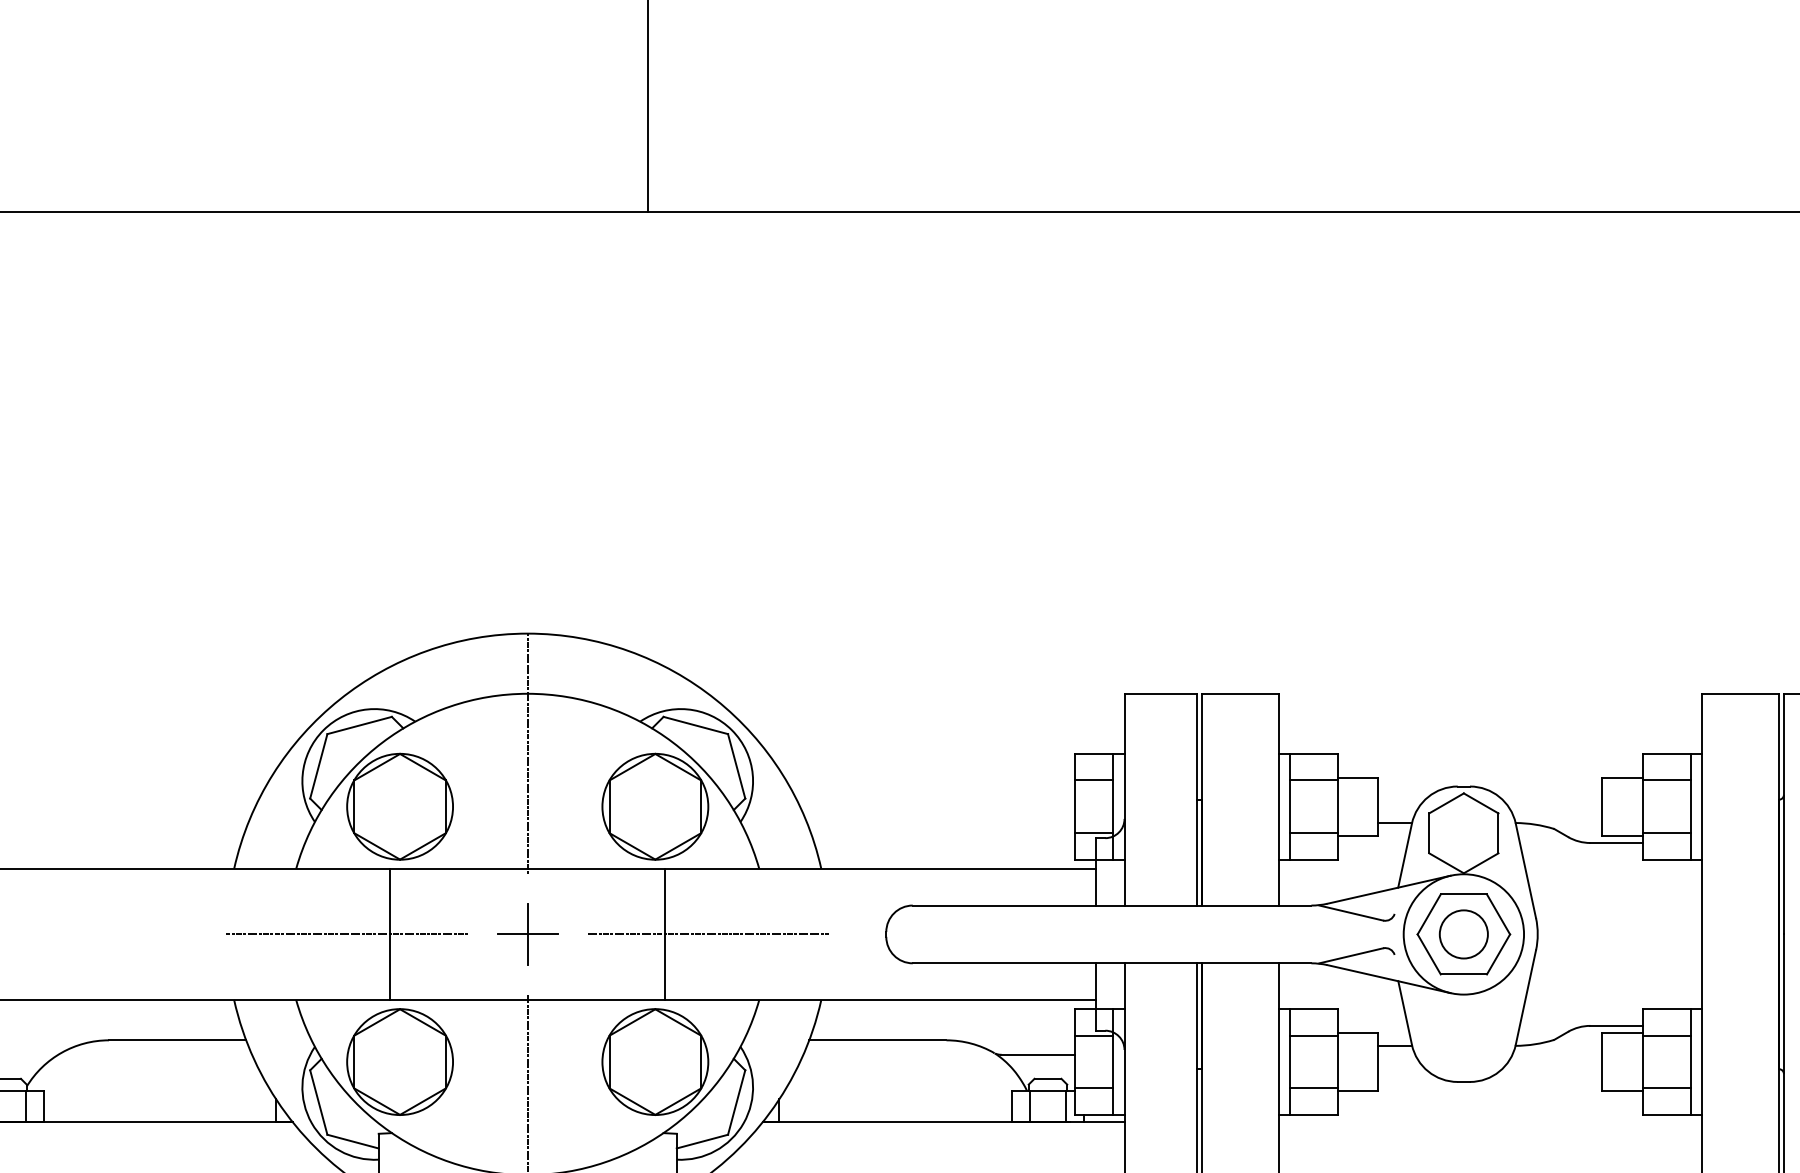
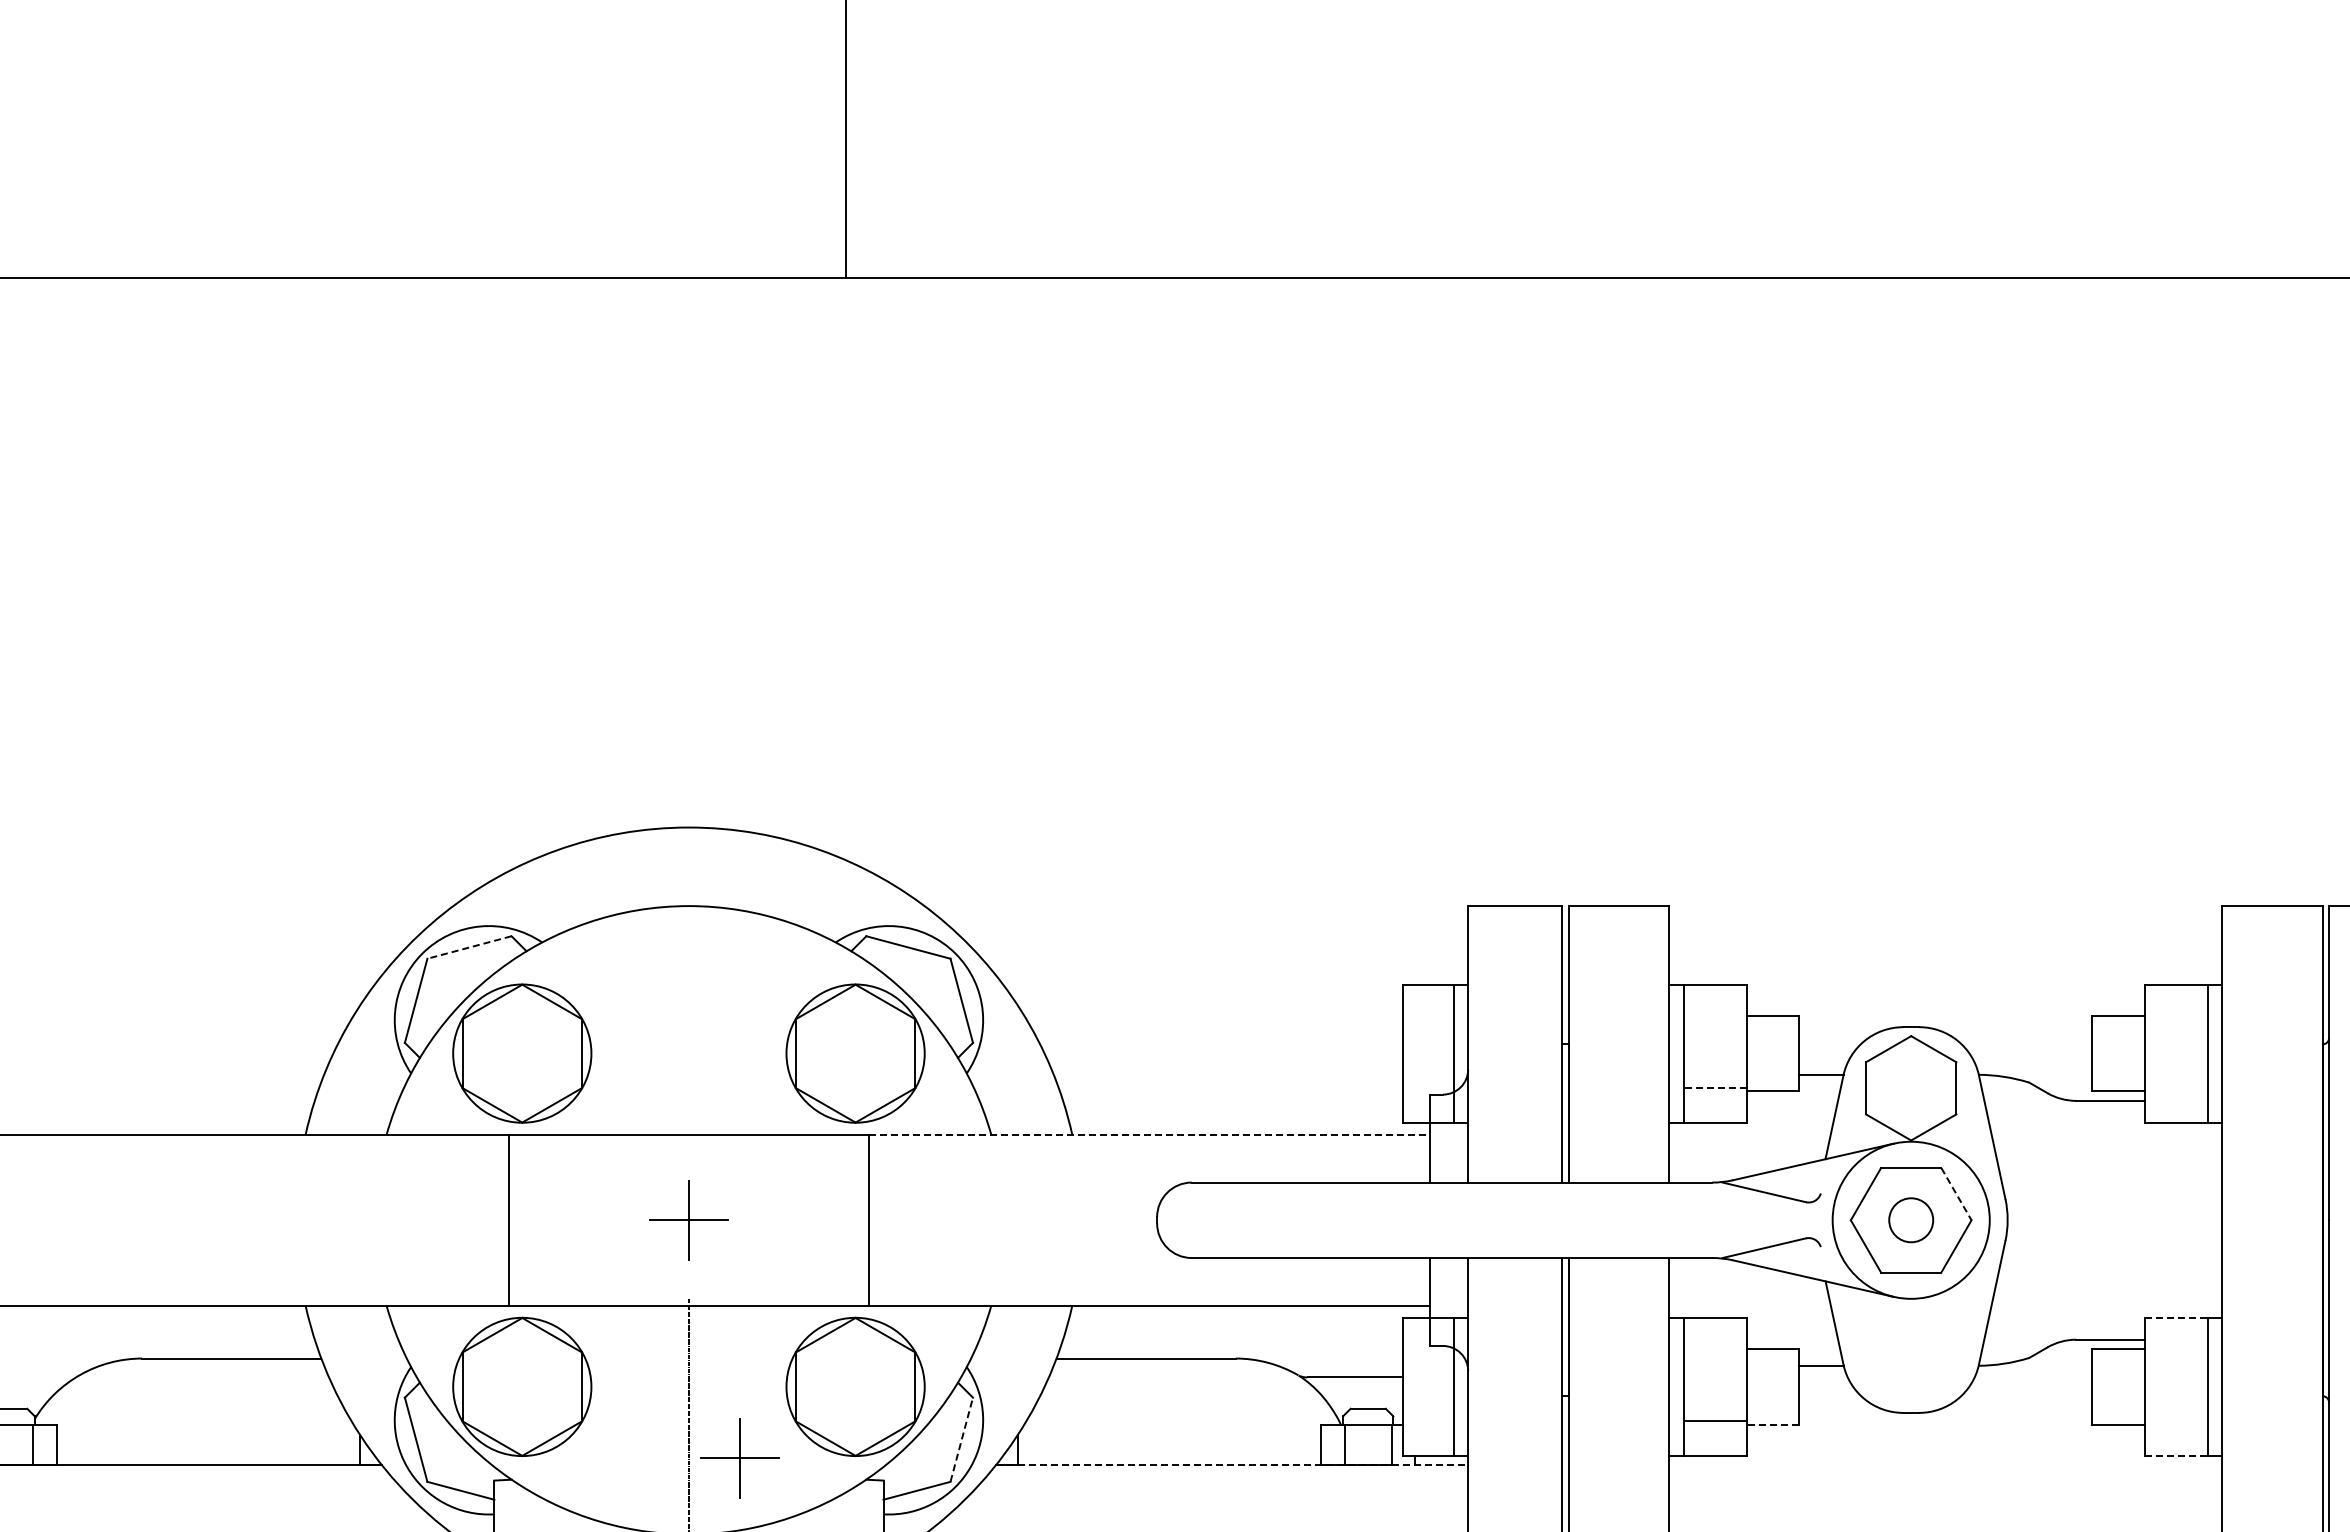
line: (359, 725) -> (469, 947), solid -> dashed
line: (527, 753) -> (688, 983), removed
line: (1094, 780) -> (1428, 1019), removed
line: (1313, 780) -> (1714, 1019), removed
line: (1666, 780) -> (2175, 1019), removed
line: (1094, 833) -> (1428, 1088), removed
line: (1313, 833) -> (1714, 1088), solid -> dashed
line: (1666, 833) -> (2175, 1088), removed
line: (880, 868) -> (1149, 1134), solid -> dashed
line: (1498, 914) -> (1956, 1194), solid -> dashed
circle: (1463, 933) -> (1910, 1219), size x0.7
line: (346, 934) -> (452, 1220), removed
line: (708, 934) -> (924, 1220), removed
line: (1667, 1009) -> (2176, 1318), solid -> dashed
line: (1094, 1035) -> (1428, 1352), removed
line: (1313, 1035) -> (1714, 1352), removed
line: (1666, 1035) -> (2175, 1352), removed
line: (1094, 1088) -> (1428, 1421), removed
line: (1666, 1088) -> (2175, 1421), removed
line: (1357, 1090) -> (1772, 1424), solid -> dashed
line: (736, 1102) -> (961, 1439), solid -> dashed
line: (1667, 1114) -> (2176, 1455), solid -> dashed
part: (566, 1116) -> (739, 1458), added
line: (944, 1122) -> (1232, 1465), solid -> dashed

